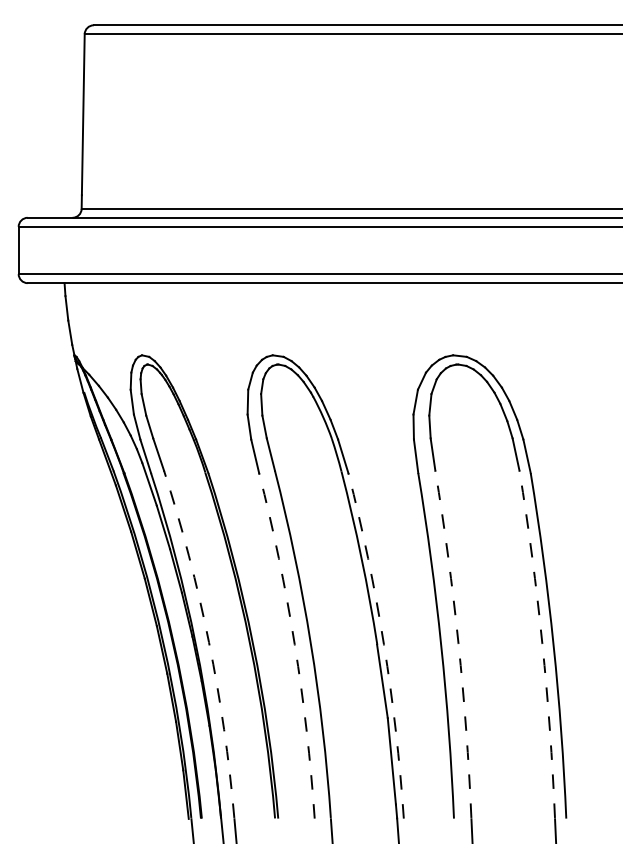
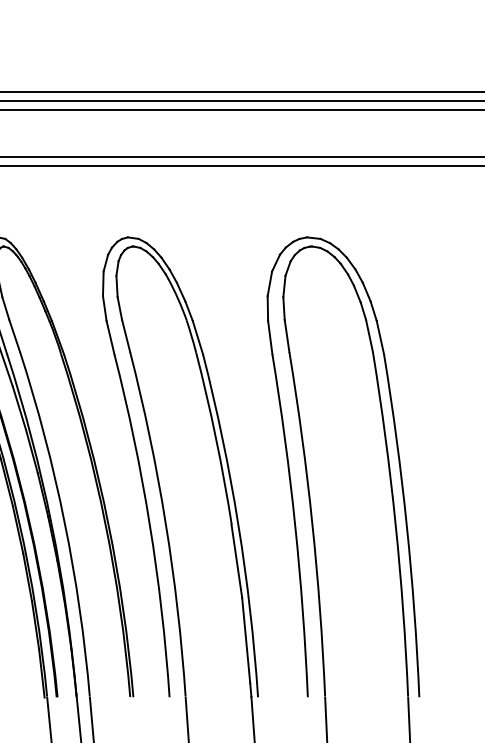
arc: (209, 642) -> (65, 522), dashed -> solid
arc: (458, 643) -> (312, 523), dashed -> solid
arc: (542, 643) -> (395, 523), dashed -> solid
arc: (294, 644) -> (149, 524), dashed -> solid
arc: (383, 644) -> (237, 524), dashed -> solid

